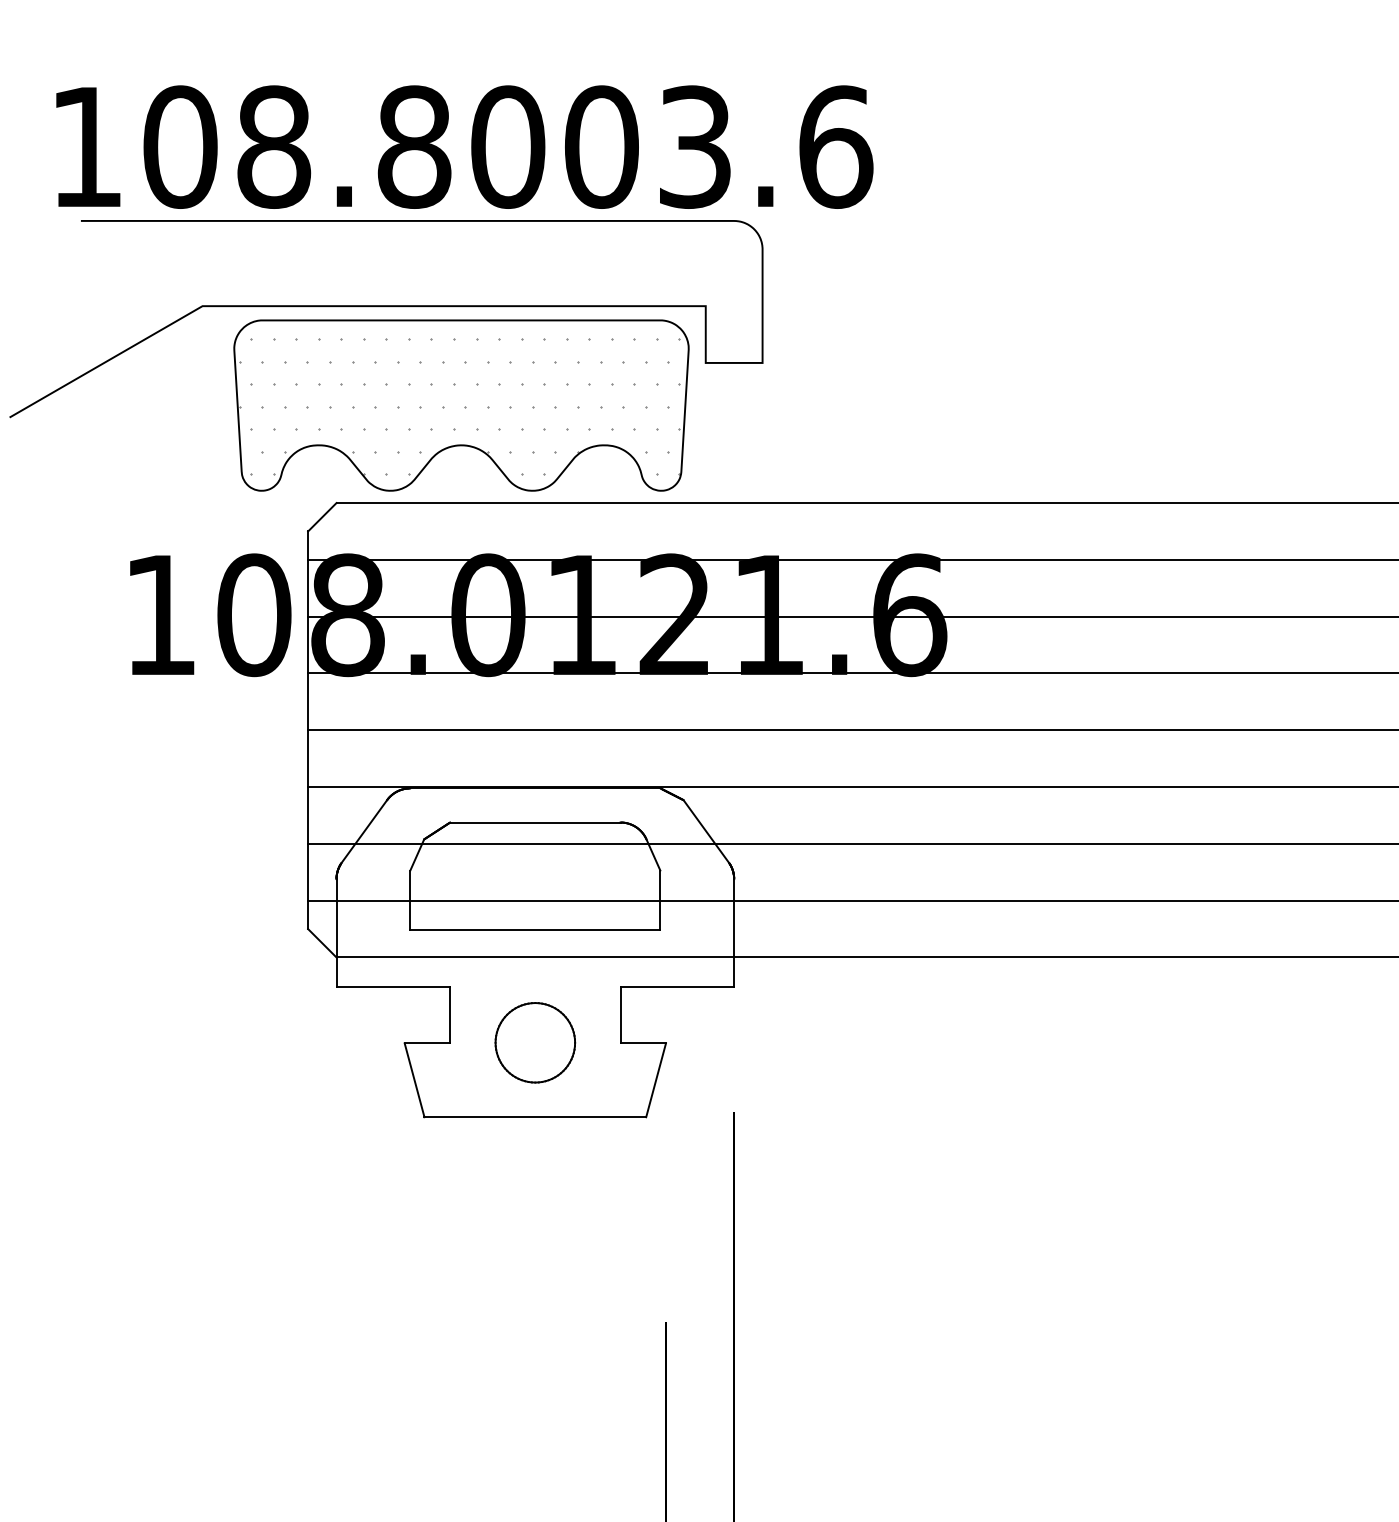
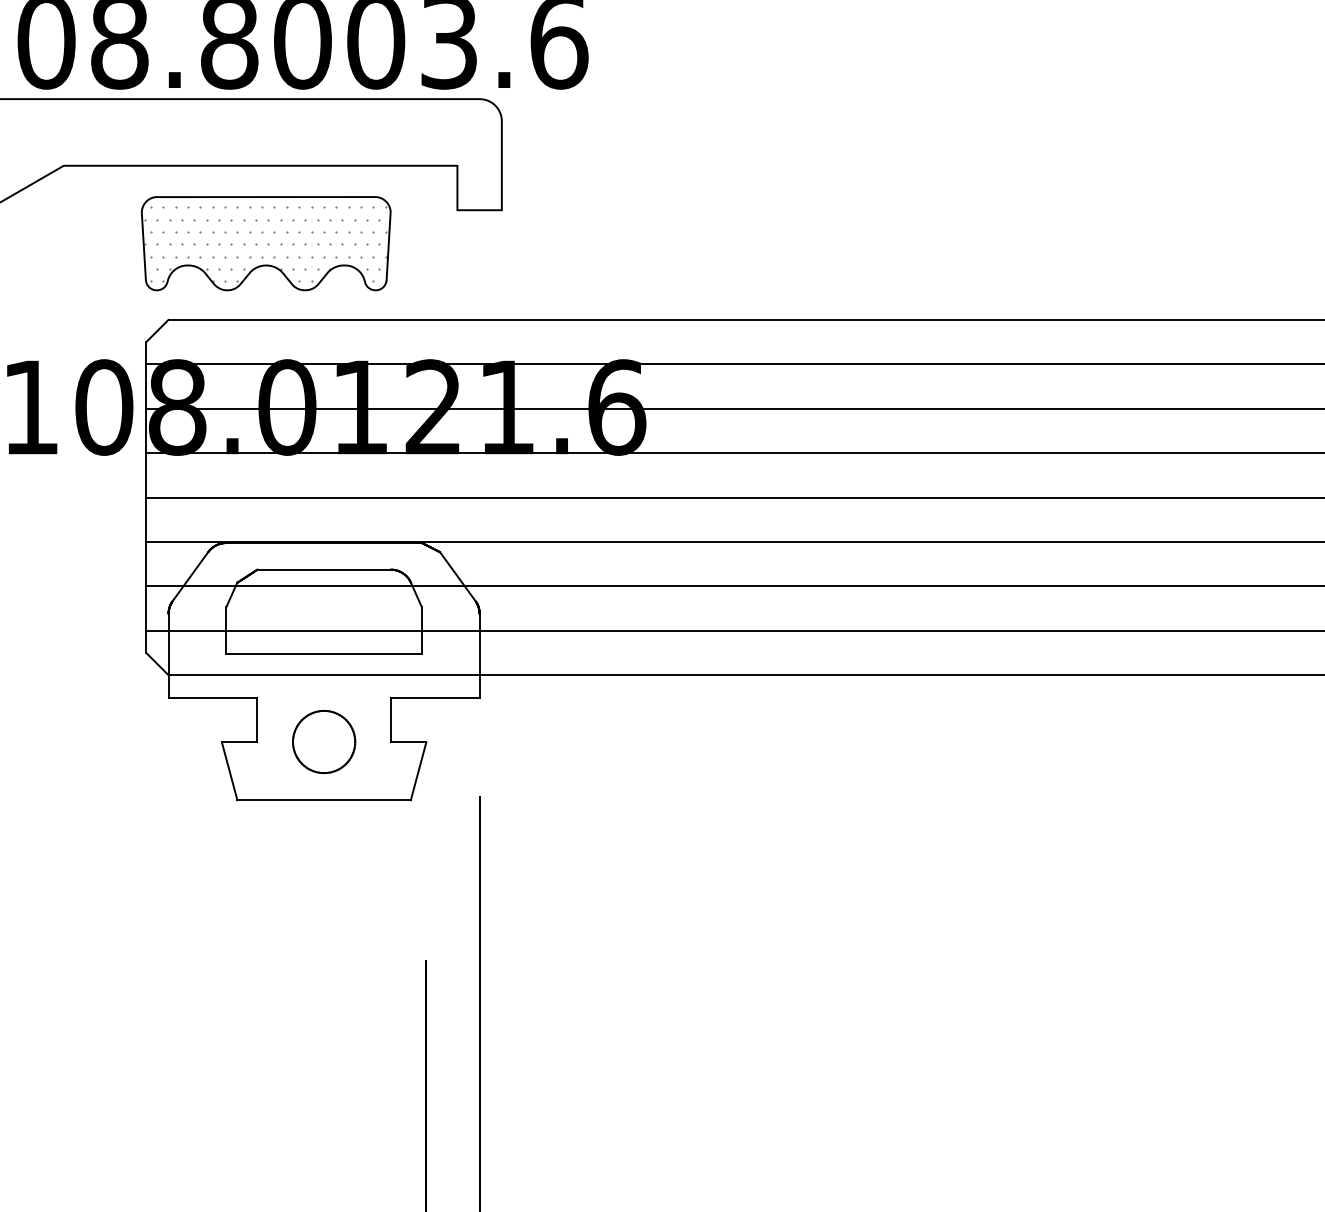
part: (460, 405) -> (265, 243), size x0.7

